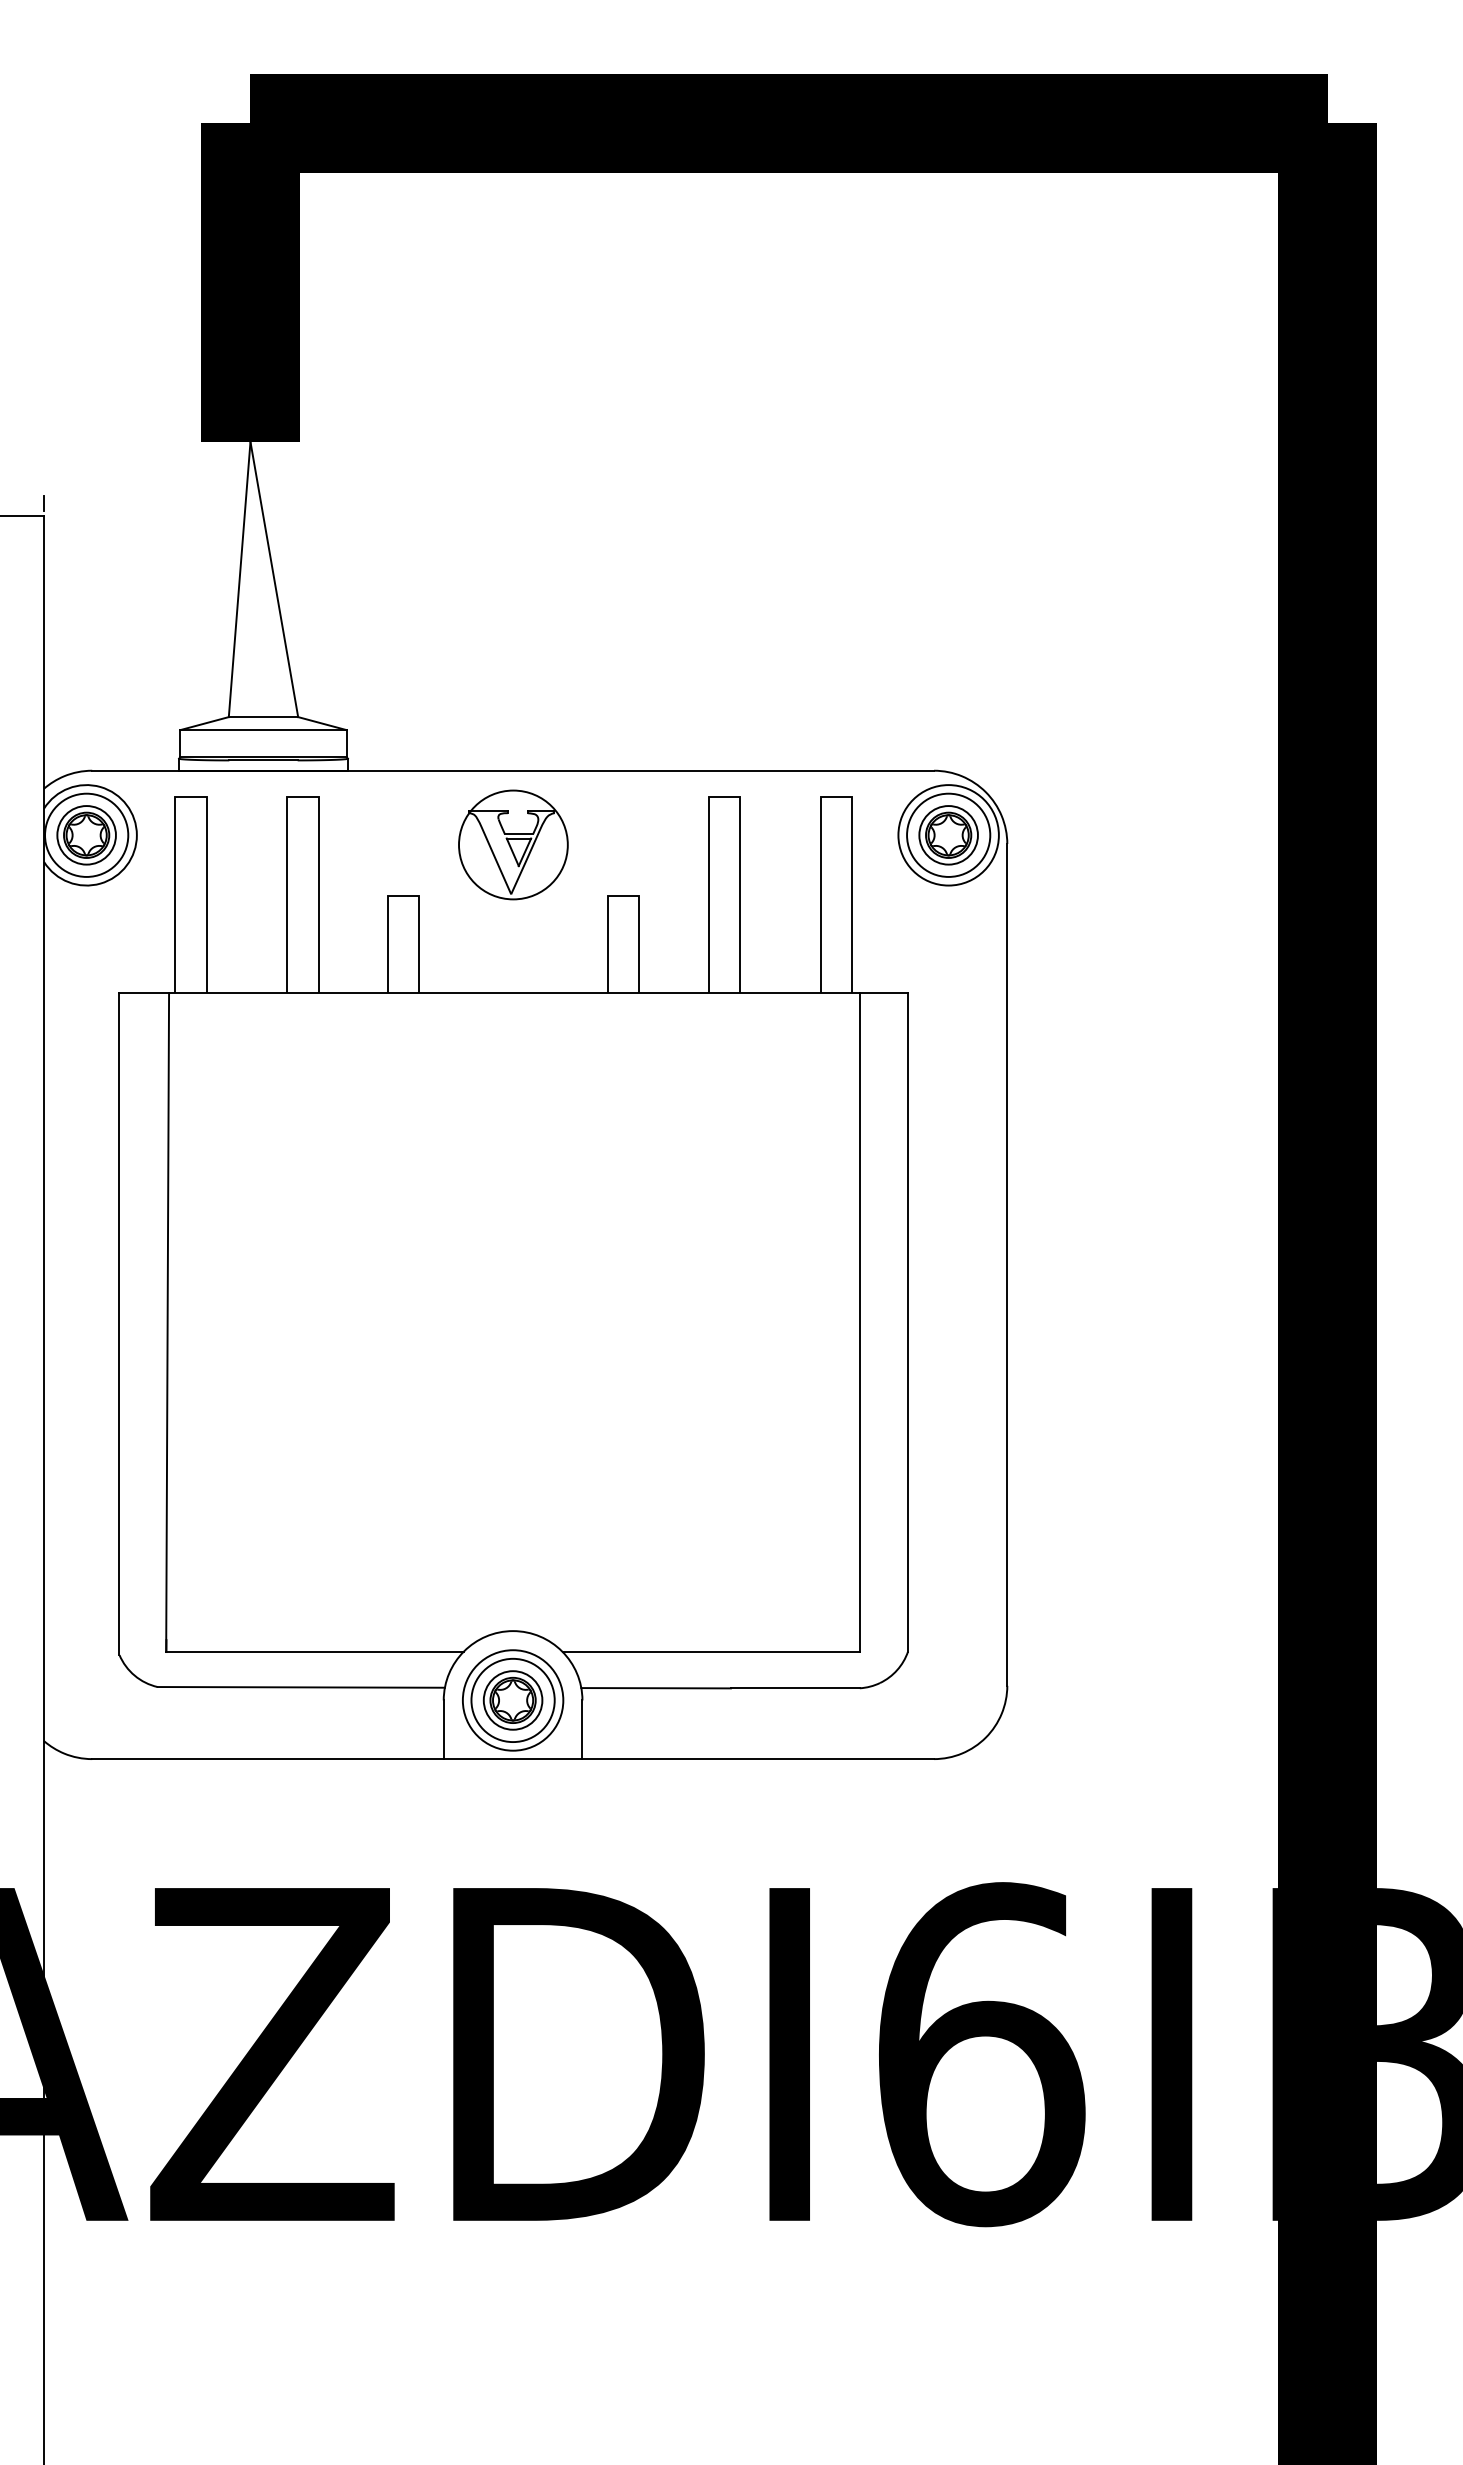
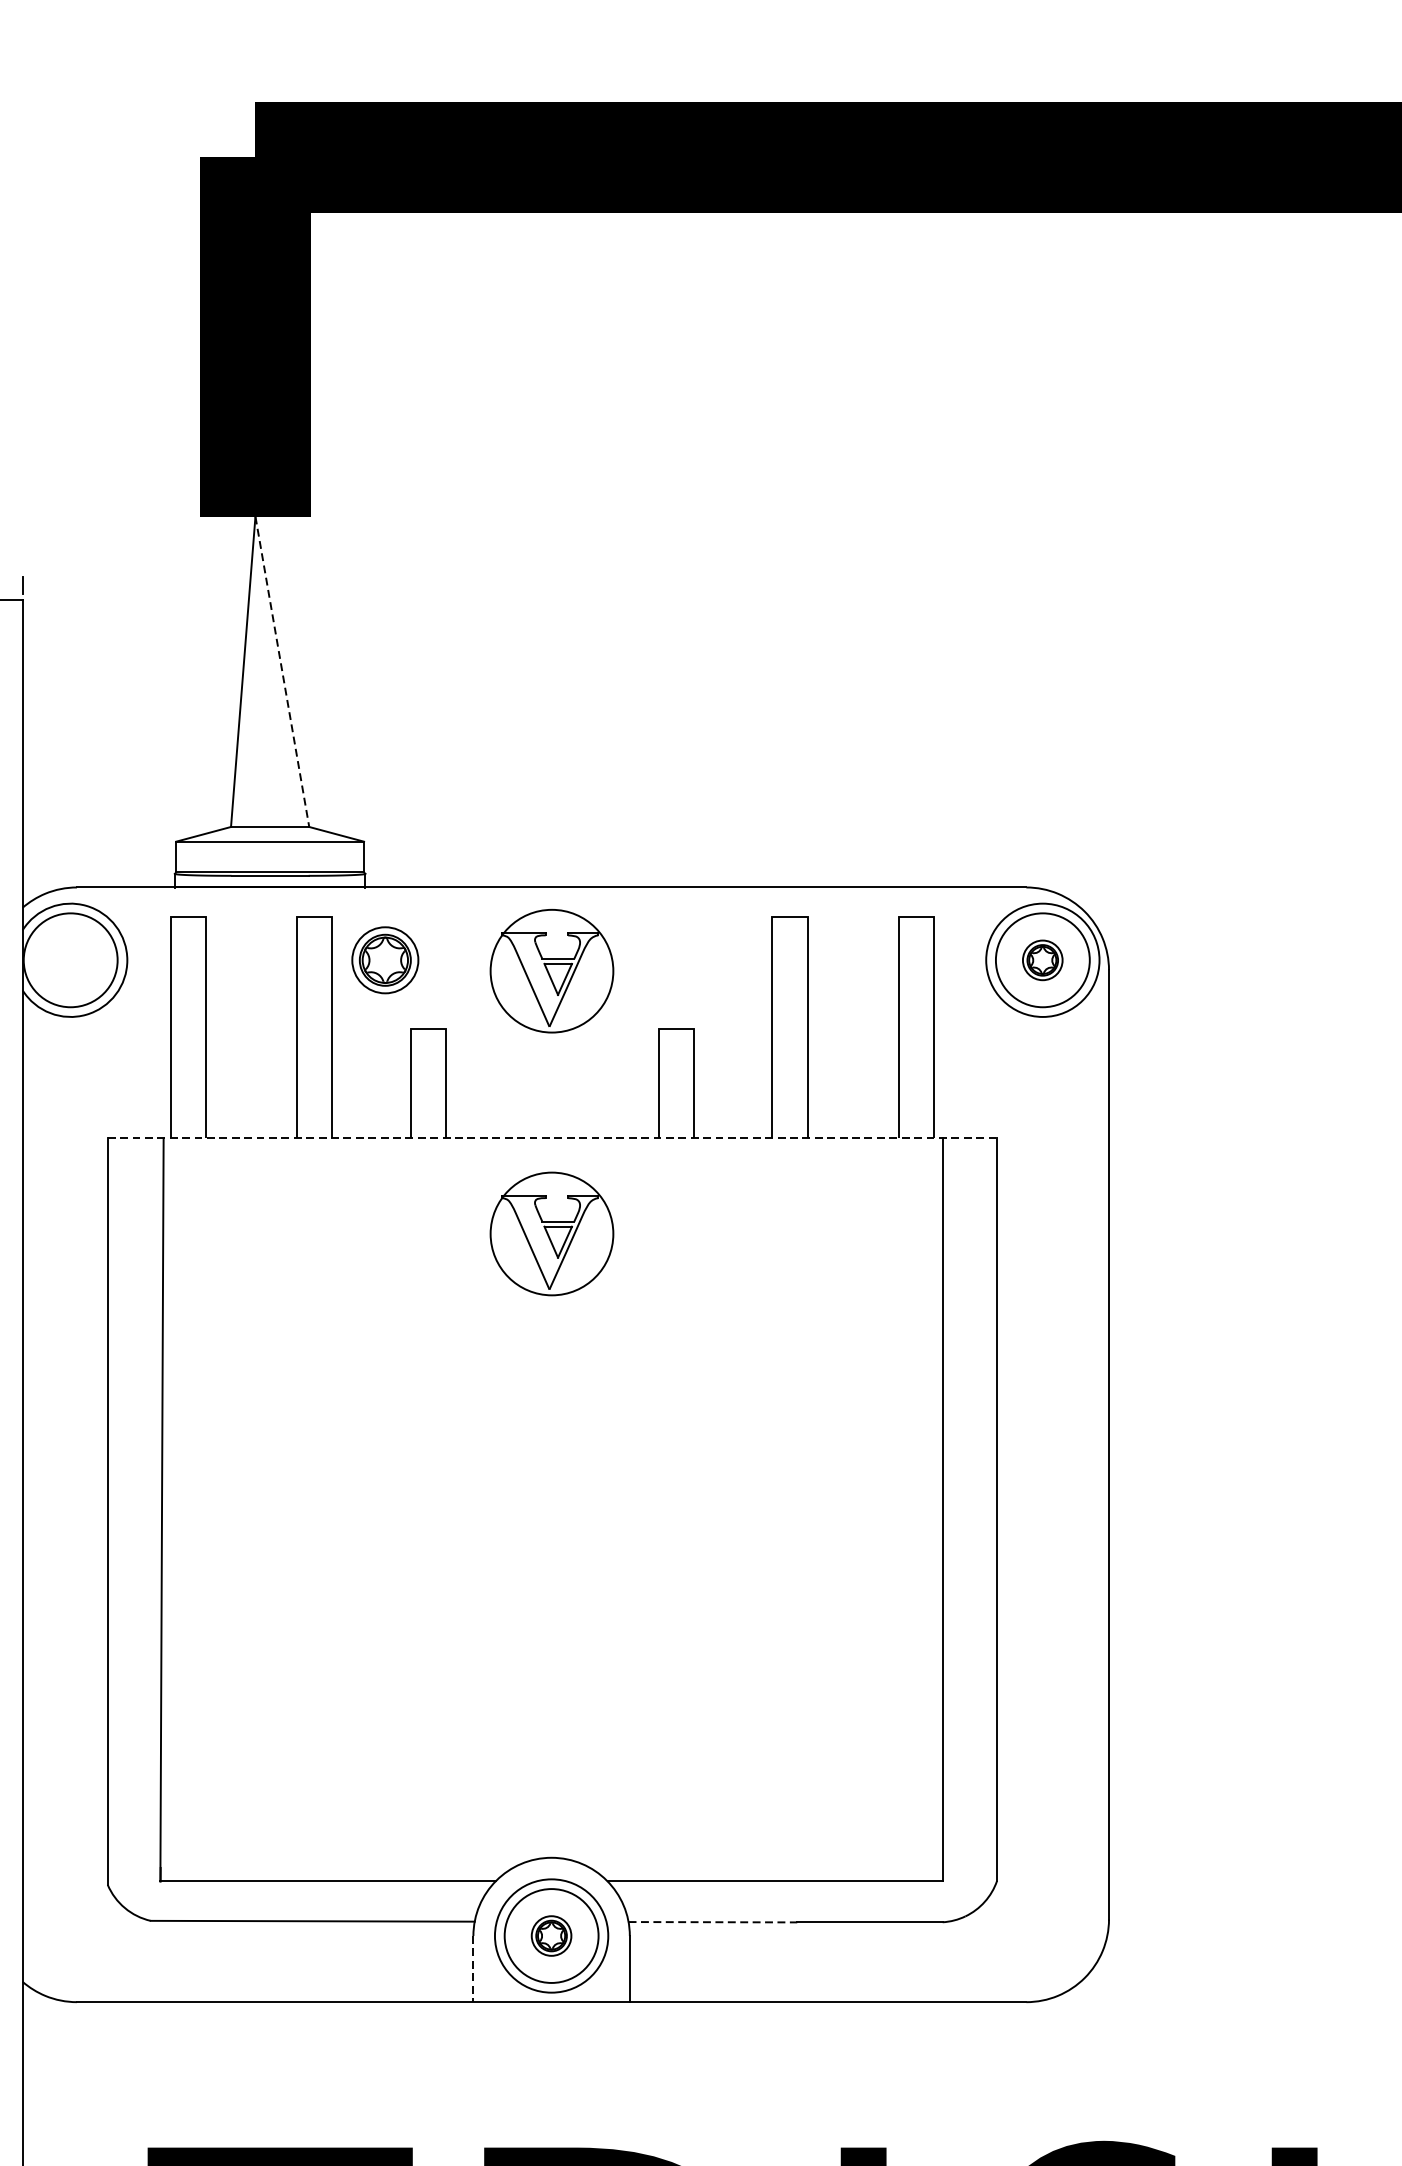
line: (274, 579) -> (282, 671), solid -> dashed
part: (86, 835) -> (385, 960), moved
part: (948, 835) -> (1042, 960), size x0.6
line: (514, 993) -> (553, 1138), solid -> dashed
part: (513, 1077) -> (552, 1233), added
line: (656, 1688) -> (713, 1922), solid -> dashed
part: (512, 1700) -> (550, 1936), size x0.6
line: (443, 1730) -> (473, 1969), solid -> dashed

